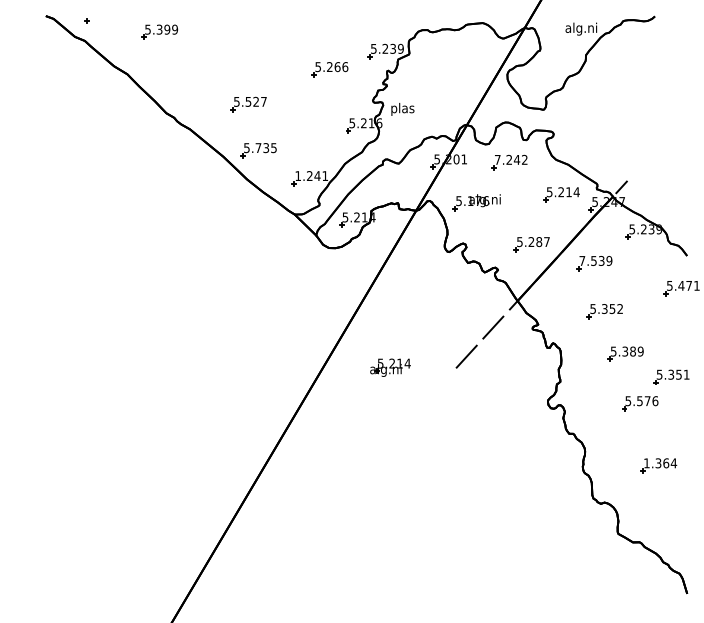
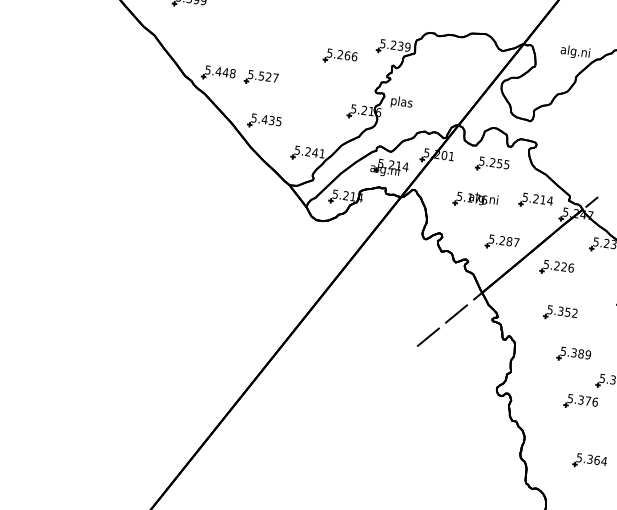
part: (201, 105) -> (218, 73), added
text: (258, 147) -> (264, 119), 5.735 -> 5.435
text: (511, 159) -> (494, 162), 7.242 -> 5.255
text: (297, 176) -> (296, 150), 1.241 -> 5.241
part: (476, 202) -> (475, 200), moved
text: (595, 260) -> (558, 265), 7.539 -> 5.226
part: (390, 367) -> (389, 168), moved
text: (639, 400) -> (580, 399), 5.576 -> 5.376
text: (646, 463) -> (579, 457), 1.364 -> 5.364

